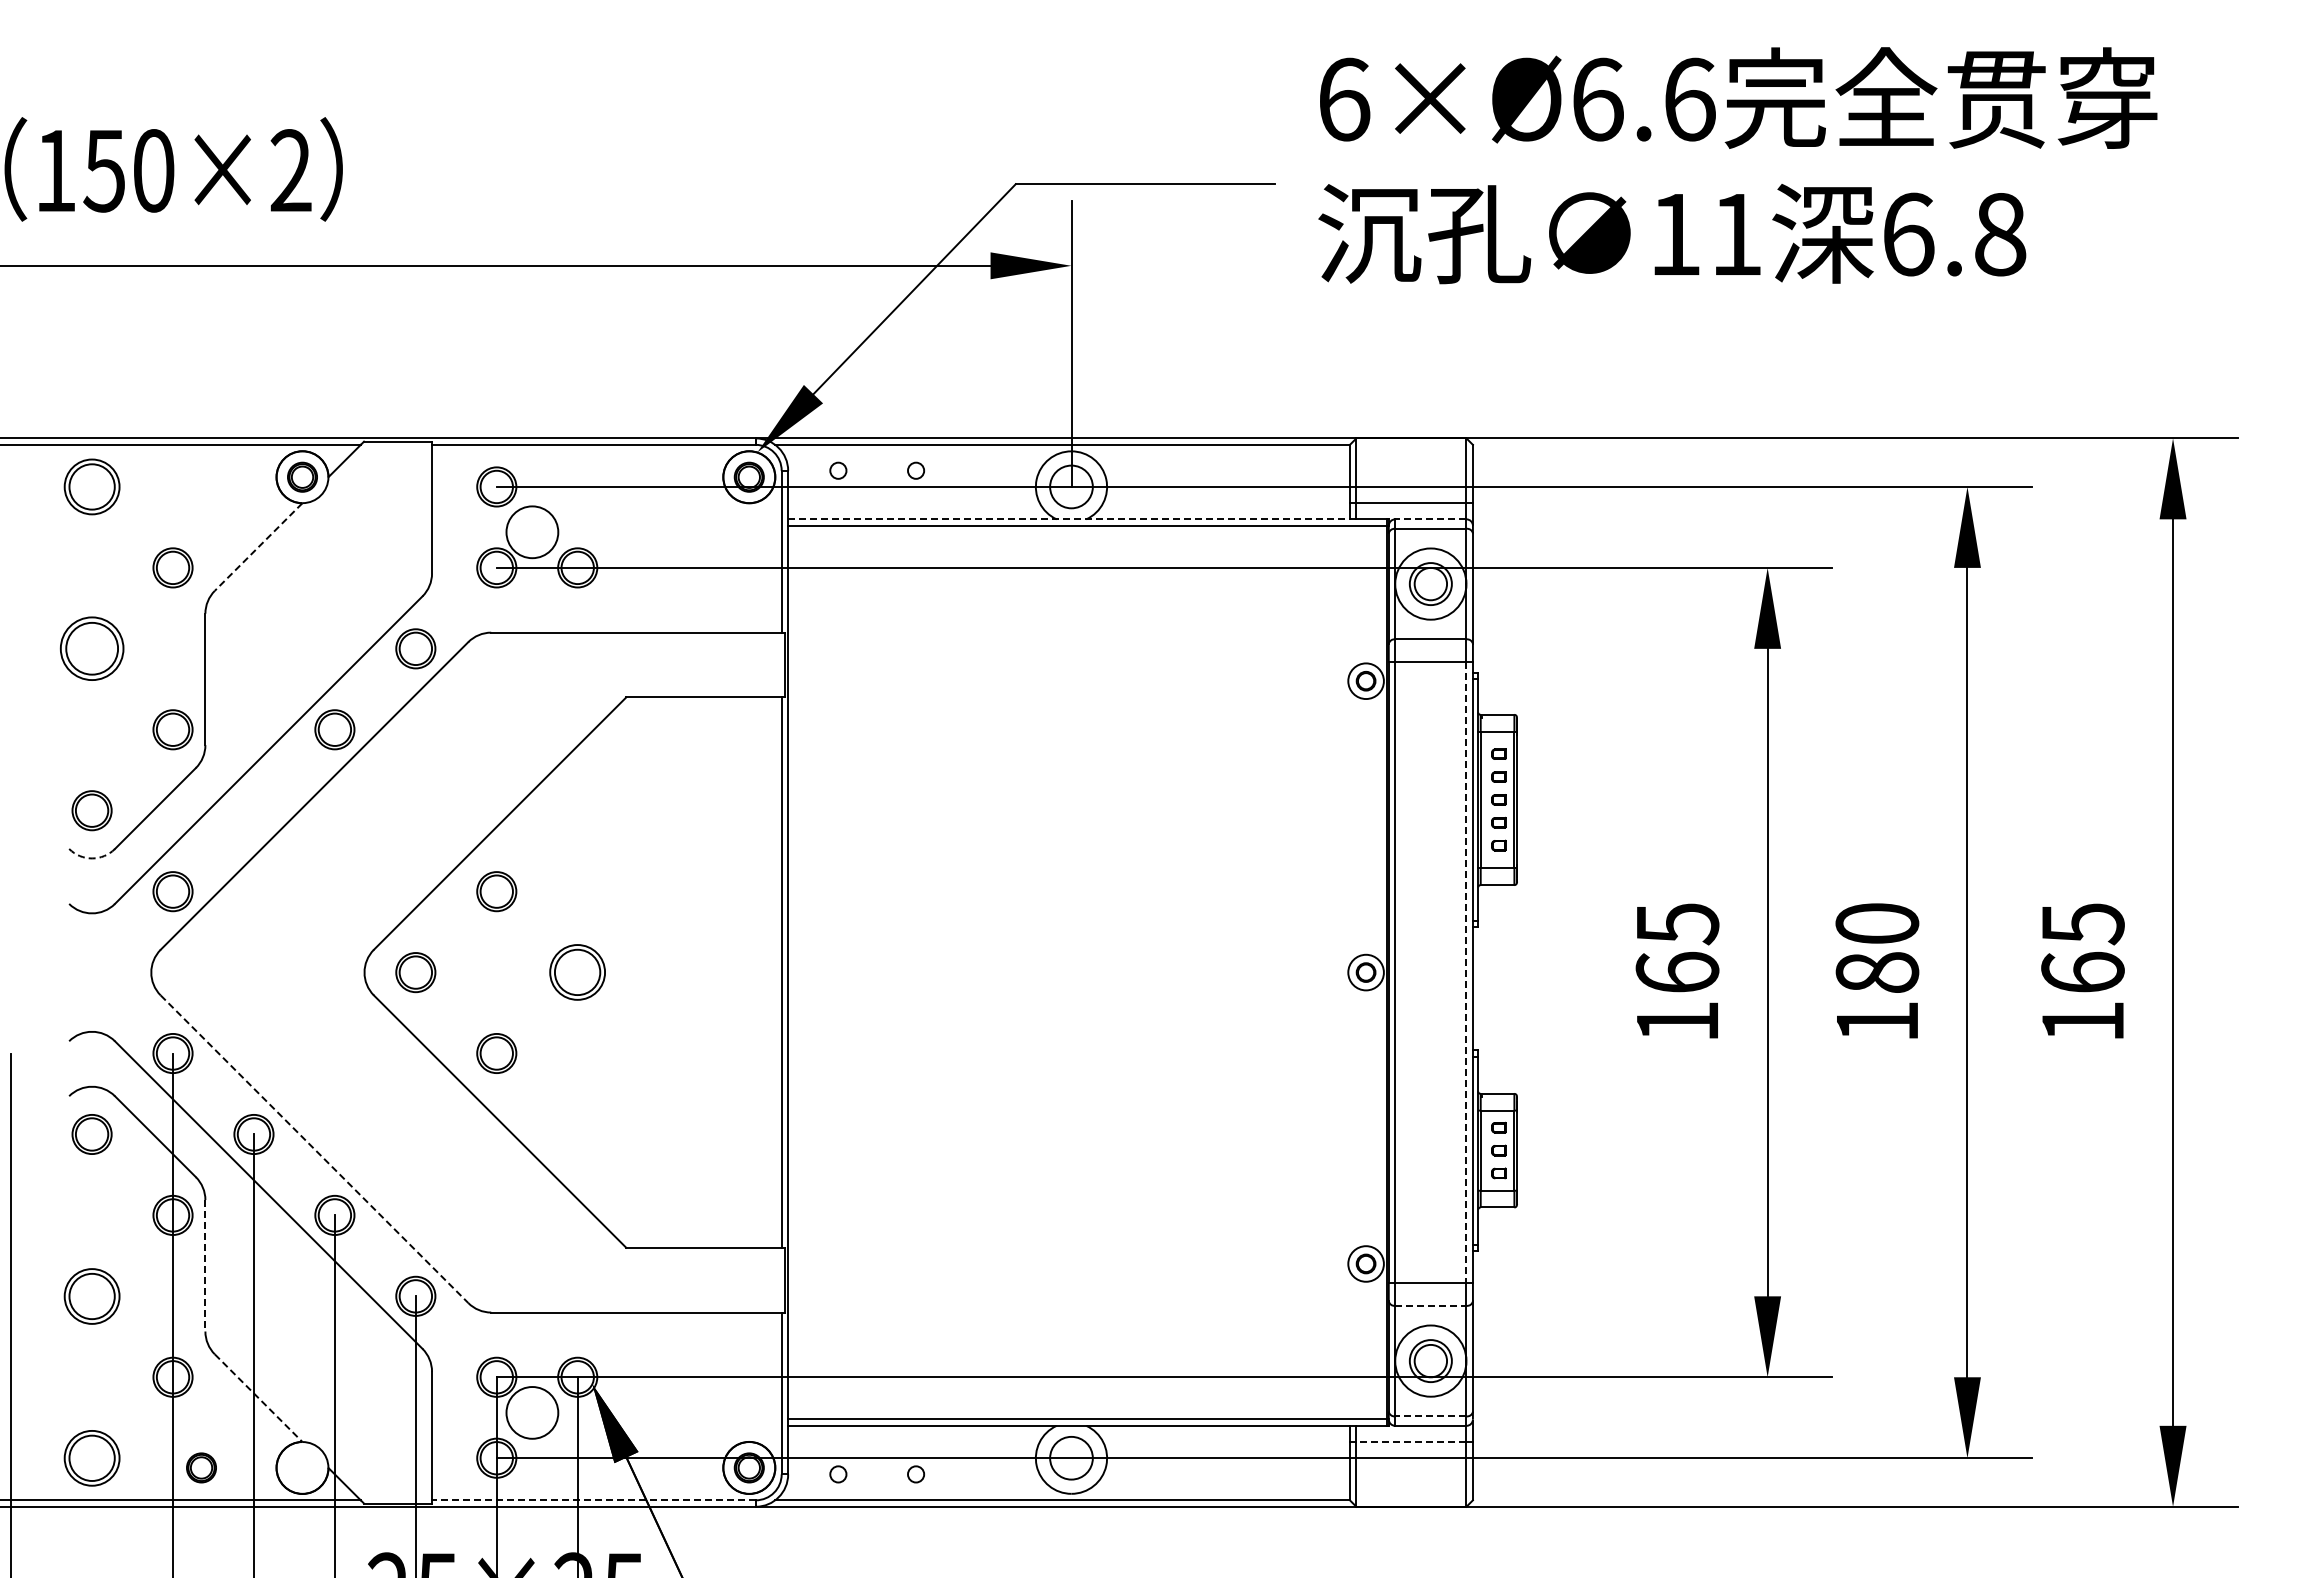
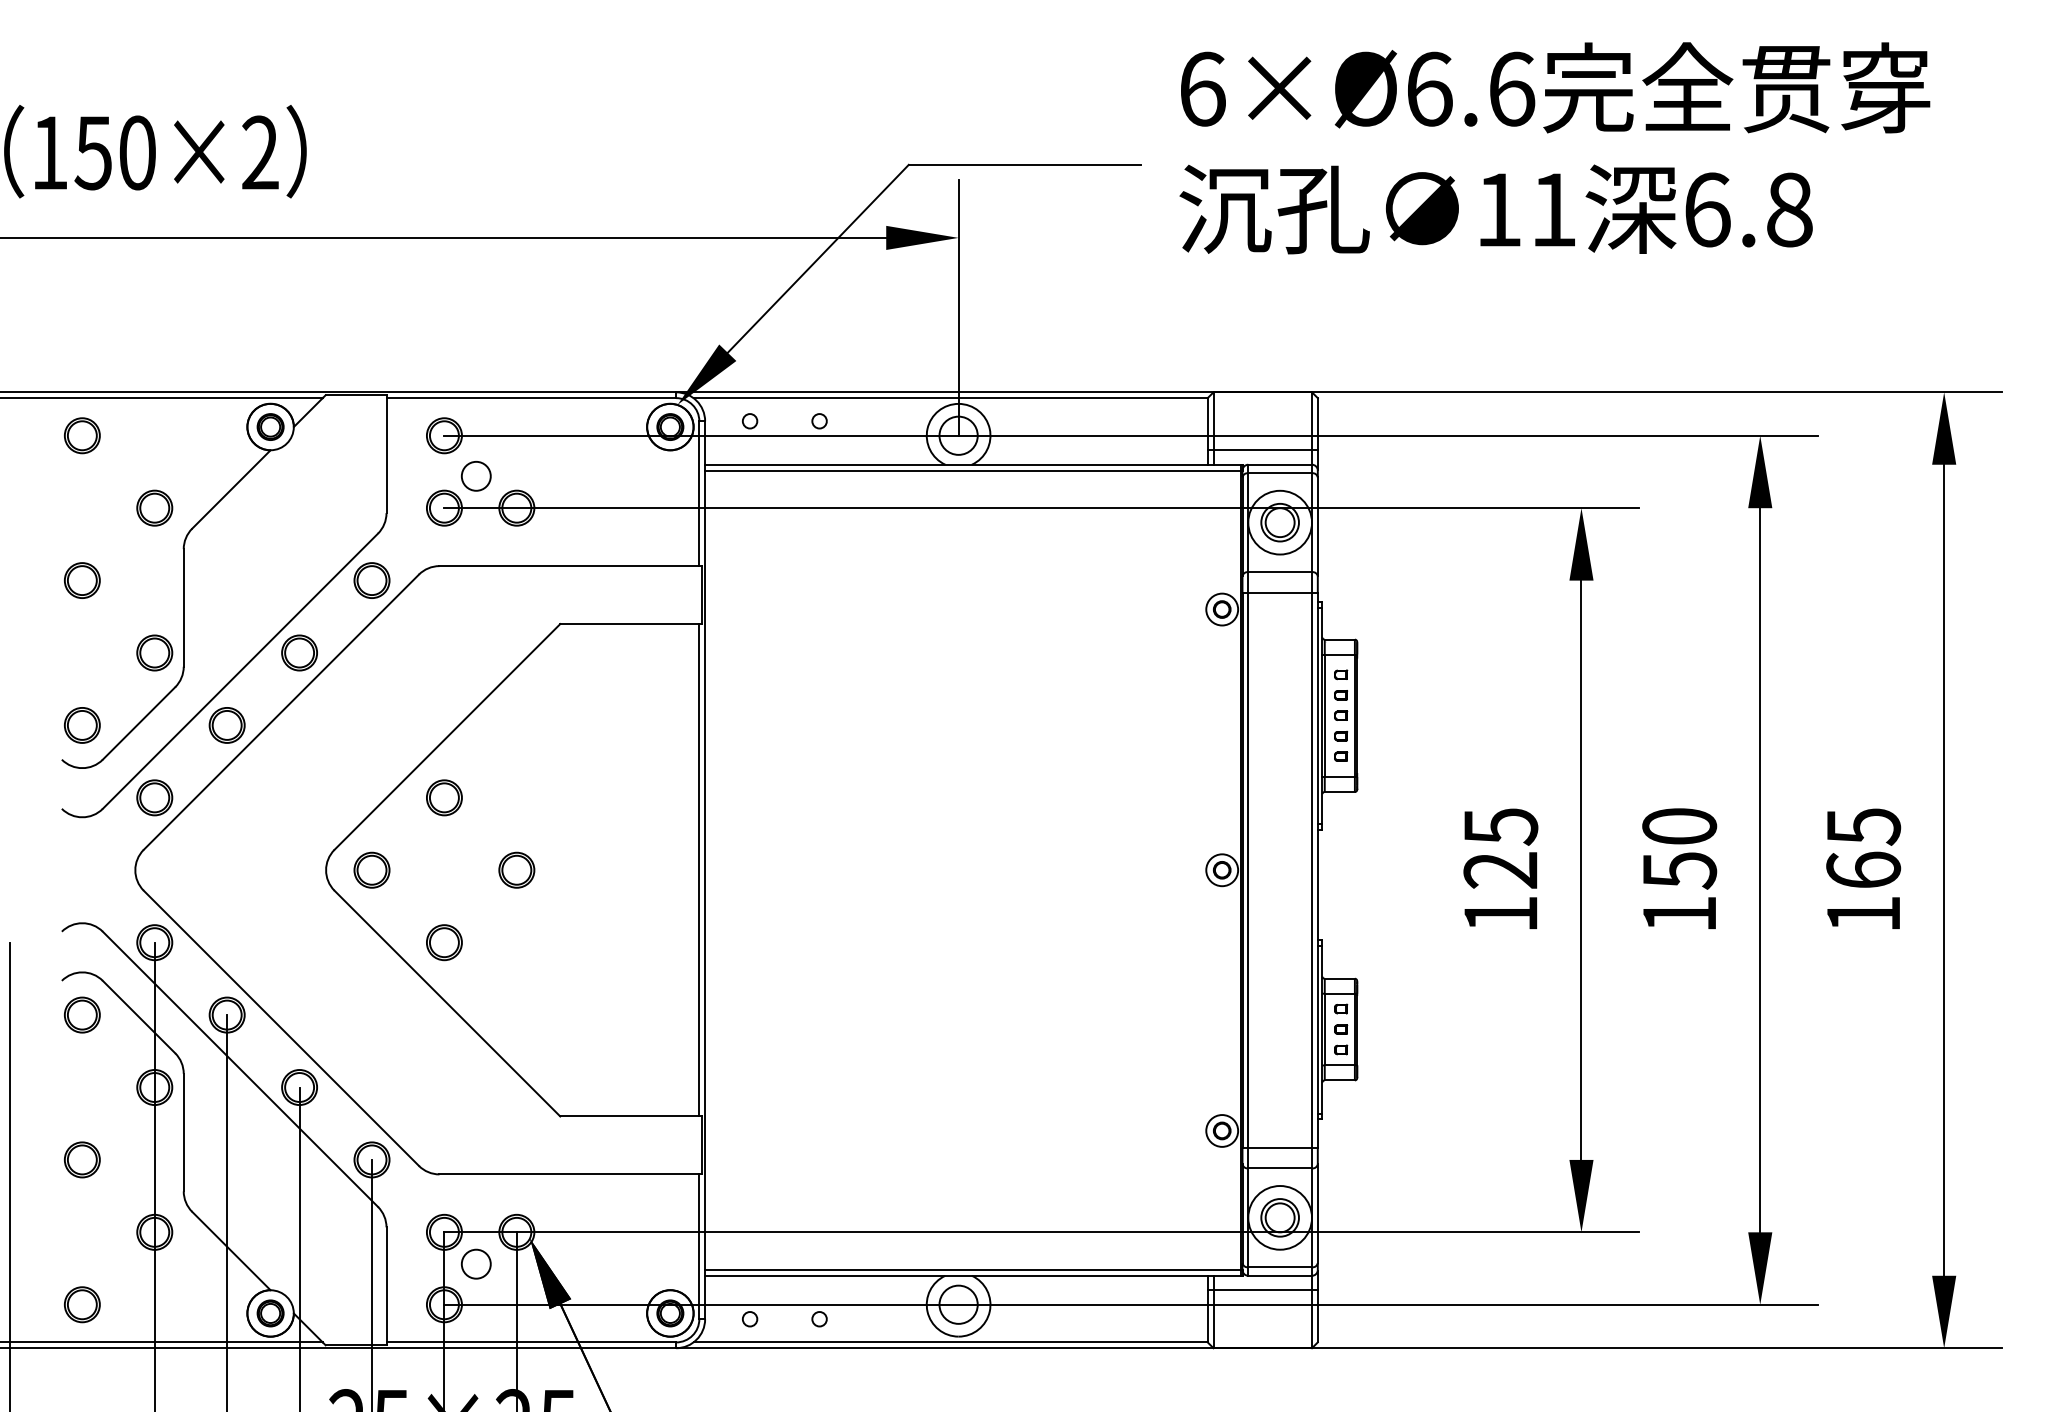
part: (91, 486) -> (81, 435), size x0.71
line: (1069, 519) -> (956, 464), dashed -> solid
line: (1430, 519) -> (1279, 464), dashed -> solid
circle: (532, 532) -> (476, 476), size x0.62
line: (258, 547) -> (231, 489), dashed -> solid
part: (91, 648) -> (81, 580), size x0.62
part: (253, 810) -> (226, 725), added
arc: (92, 858) -> (82, 768), dashed -> solid
part: (577, 972) -> (516, 870), size x0.71
text: (1677, 972) -> (1500, 870), 165 -> 125
line: (1466, 973) -> (1312, 871), dashed -> solid
text: (1877, 973) -> (1679, 871), 180 -> 150
line: (314, 1149) -> (281, 1028), dashed -> solid
line: (205, 1265) -> (183, 1132), dashed -> solid
part: (91, 1295) -> (81, 1159), size x0.71
line: (1430, 1305) -> (1279, 1168), dashed -> solid
line: (258, 1398) -> (231, 1251), dashed -> solid
circle: (532, 1412) -> (476, 1263), size x0.62
line: (1430, 1416) -> (1279, 1267), dashed -> solid
line: (1410, 1442) -> (1261, 1290), dashed -> solid
part: (91, 1457) -> (81, 1304), size x0.71
part: (201, 1467) -> (270, 1313), moved
line: (593, 1500) -> (530, 1342), dashed -> solid

